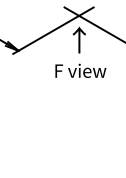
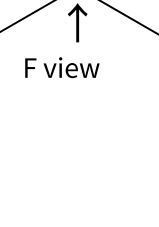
text: (80, 70) -> (61, 67), moved

